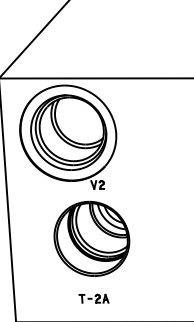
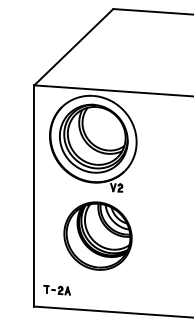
part: (91, 238) -> (97, 235), moved
part: (93, 299) -> (56, 290), moved

